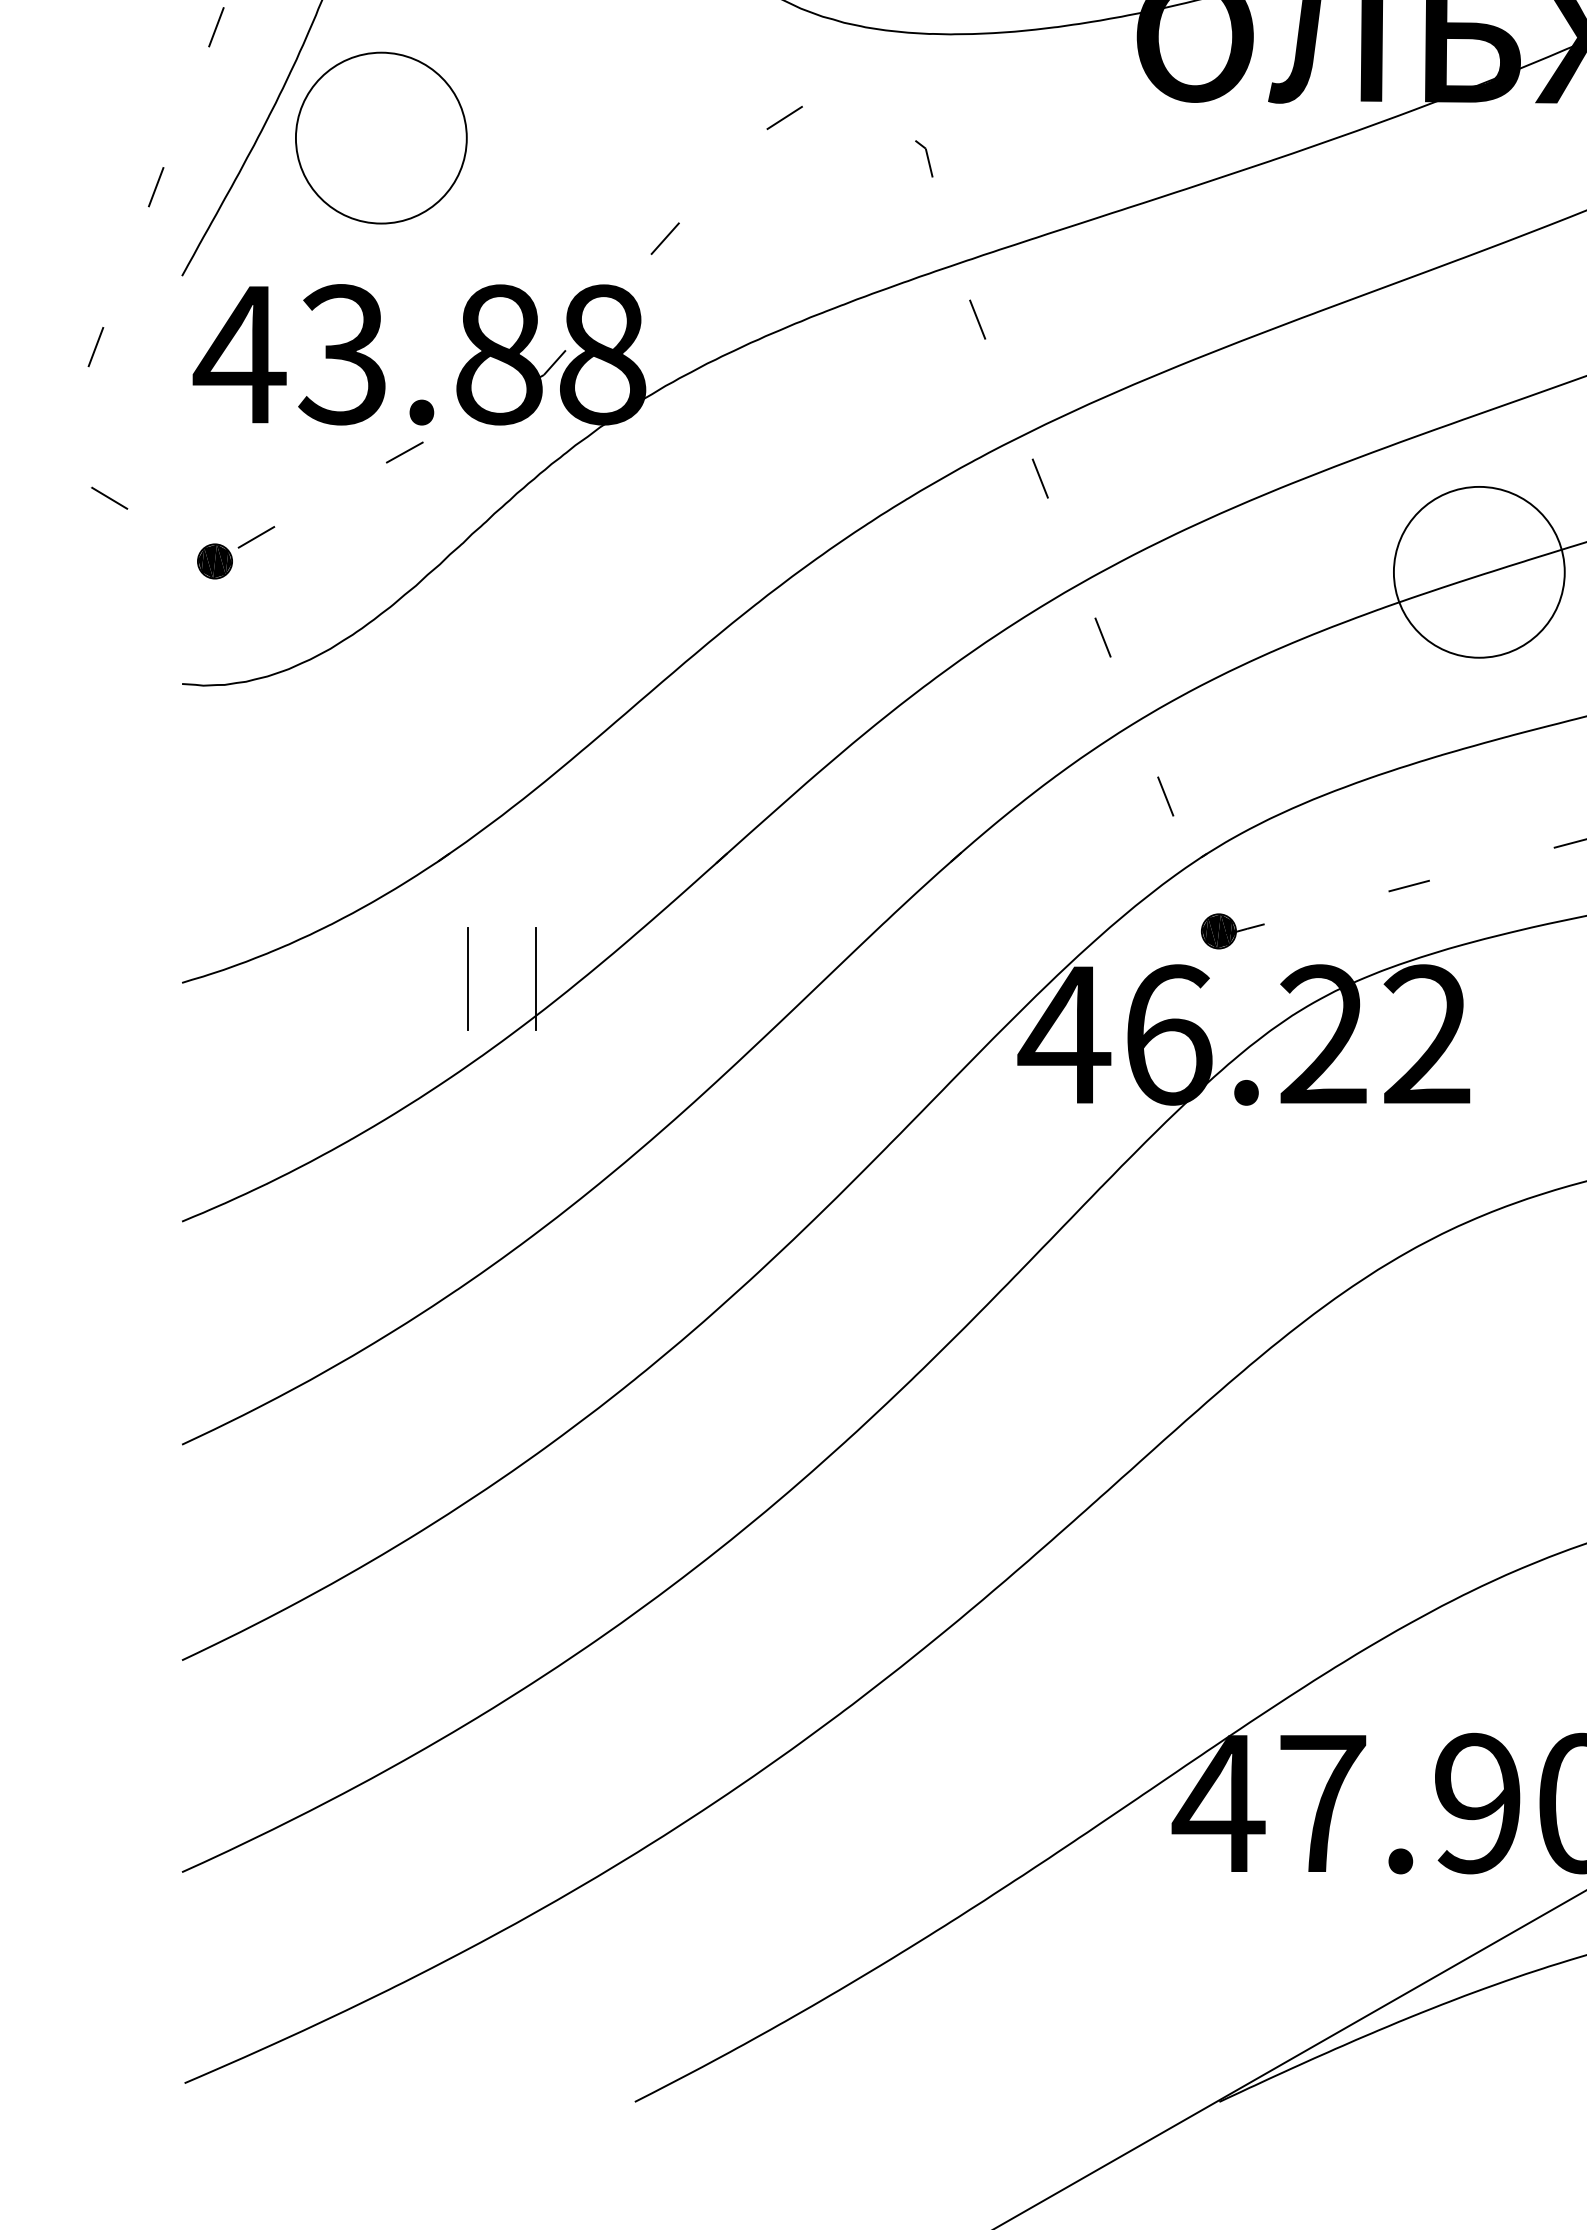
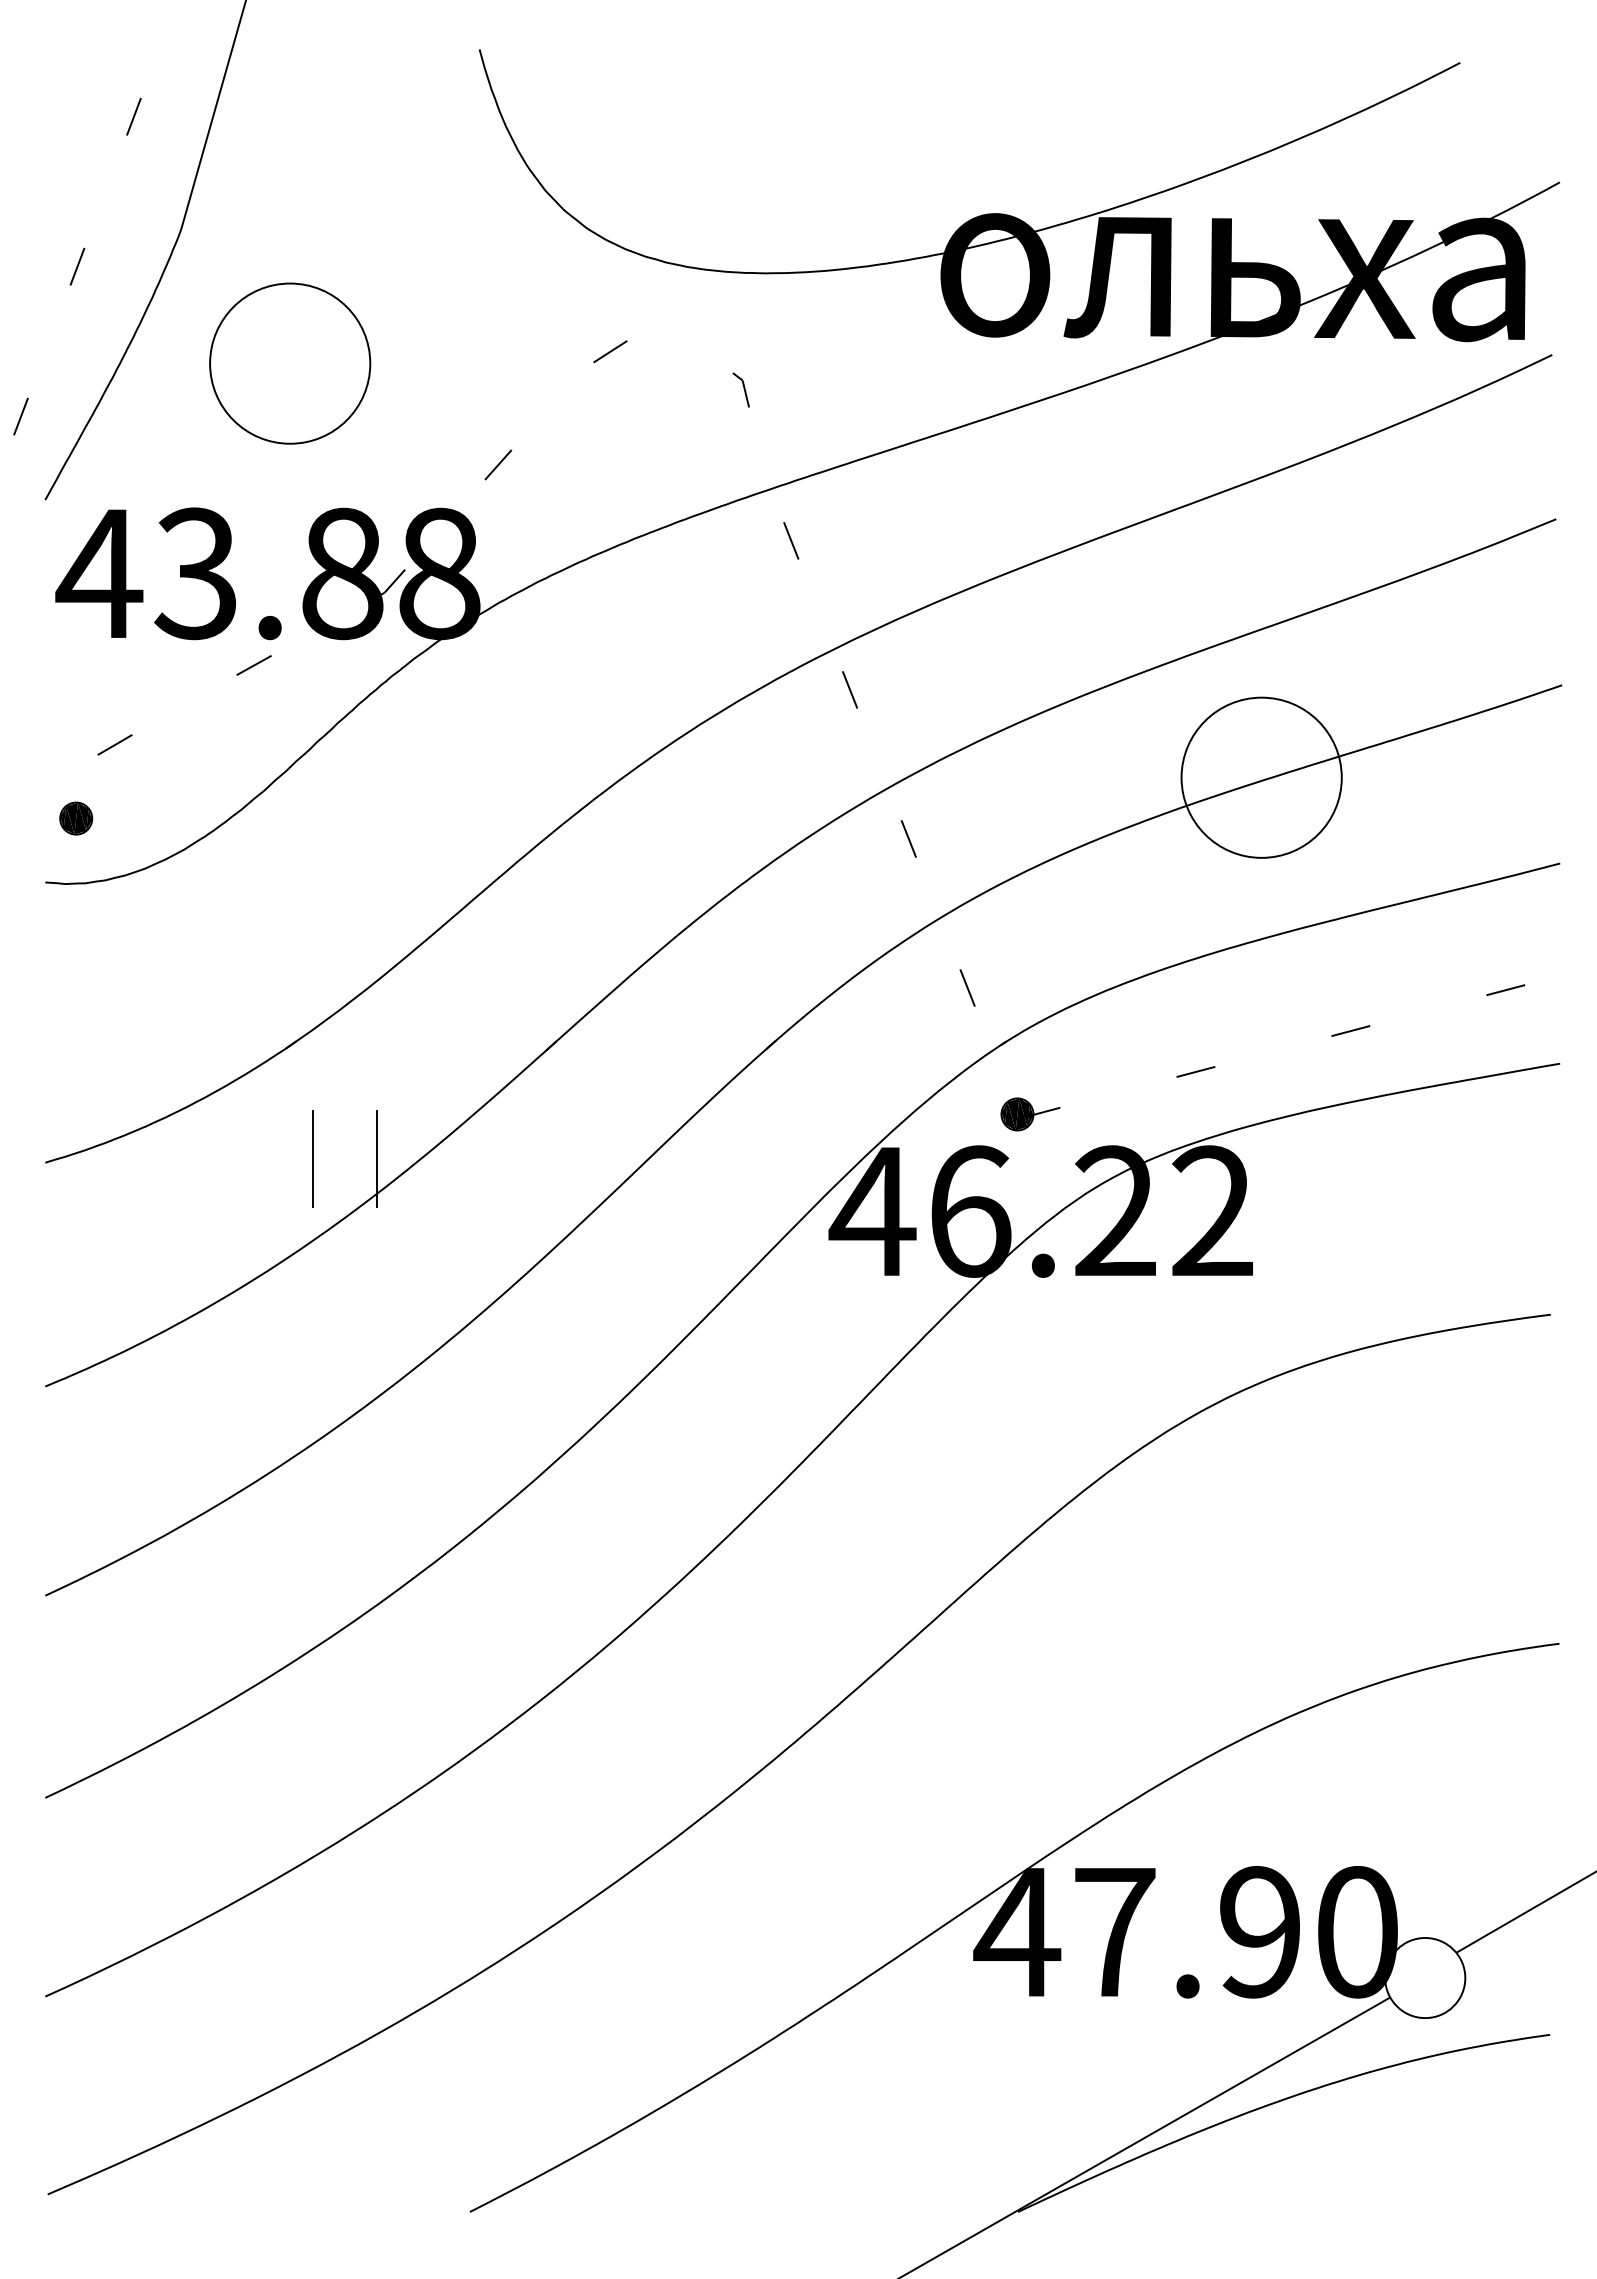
part: (381, 137) -> (290, 363), moved
part: (215, 561) -> (76, 818), moved

